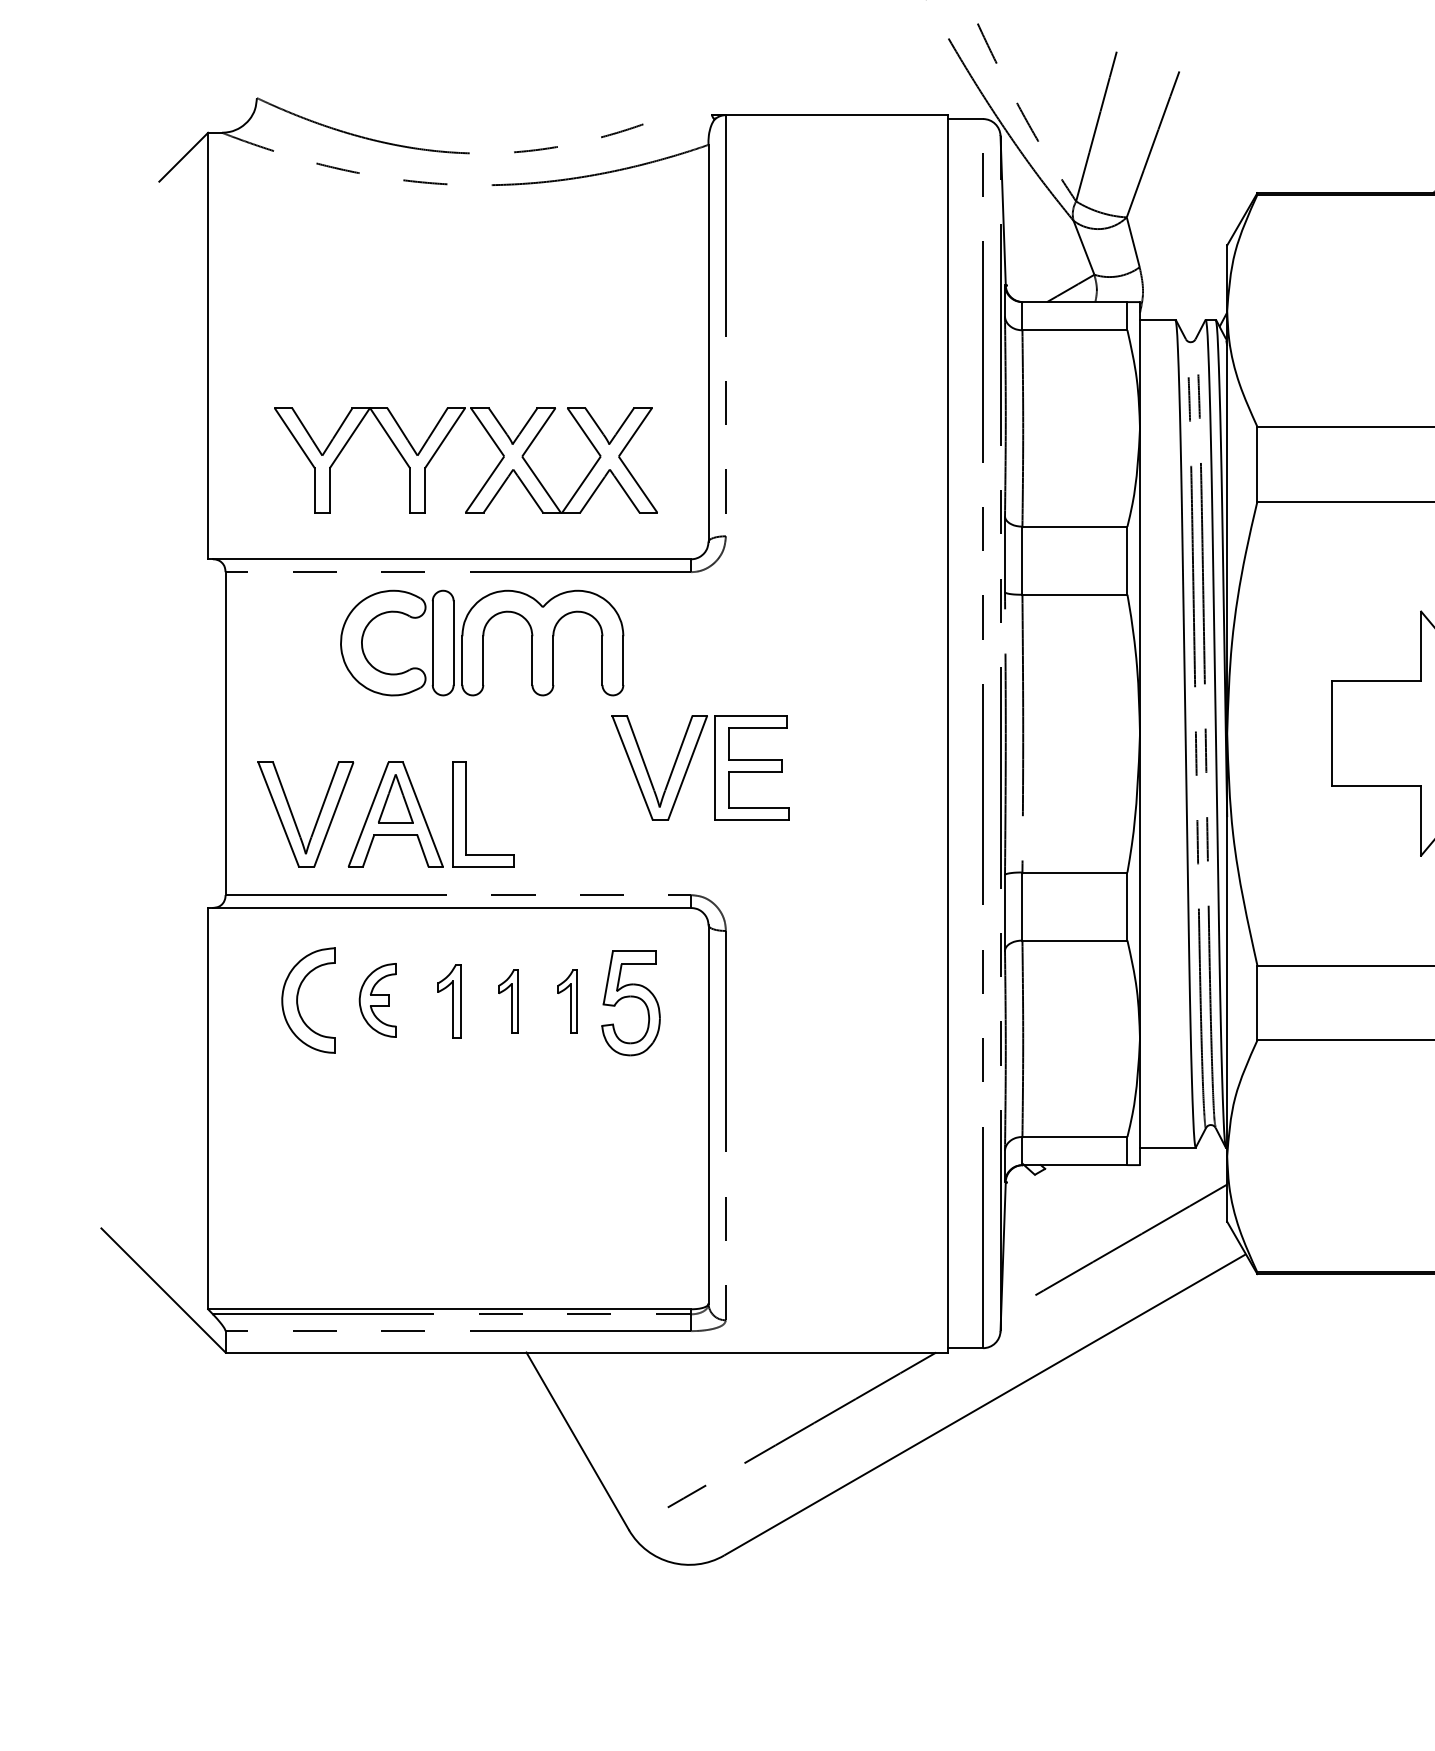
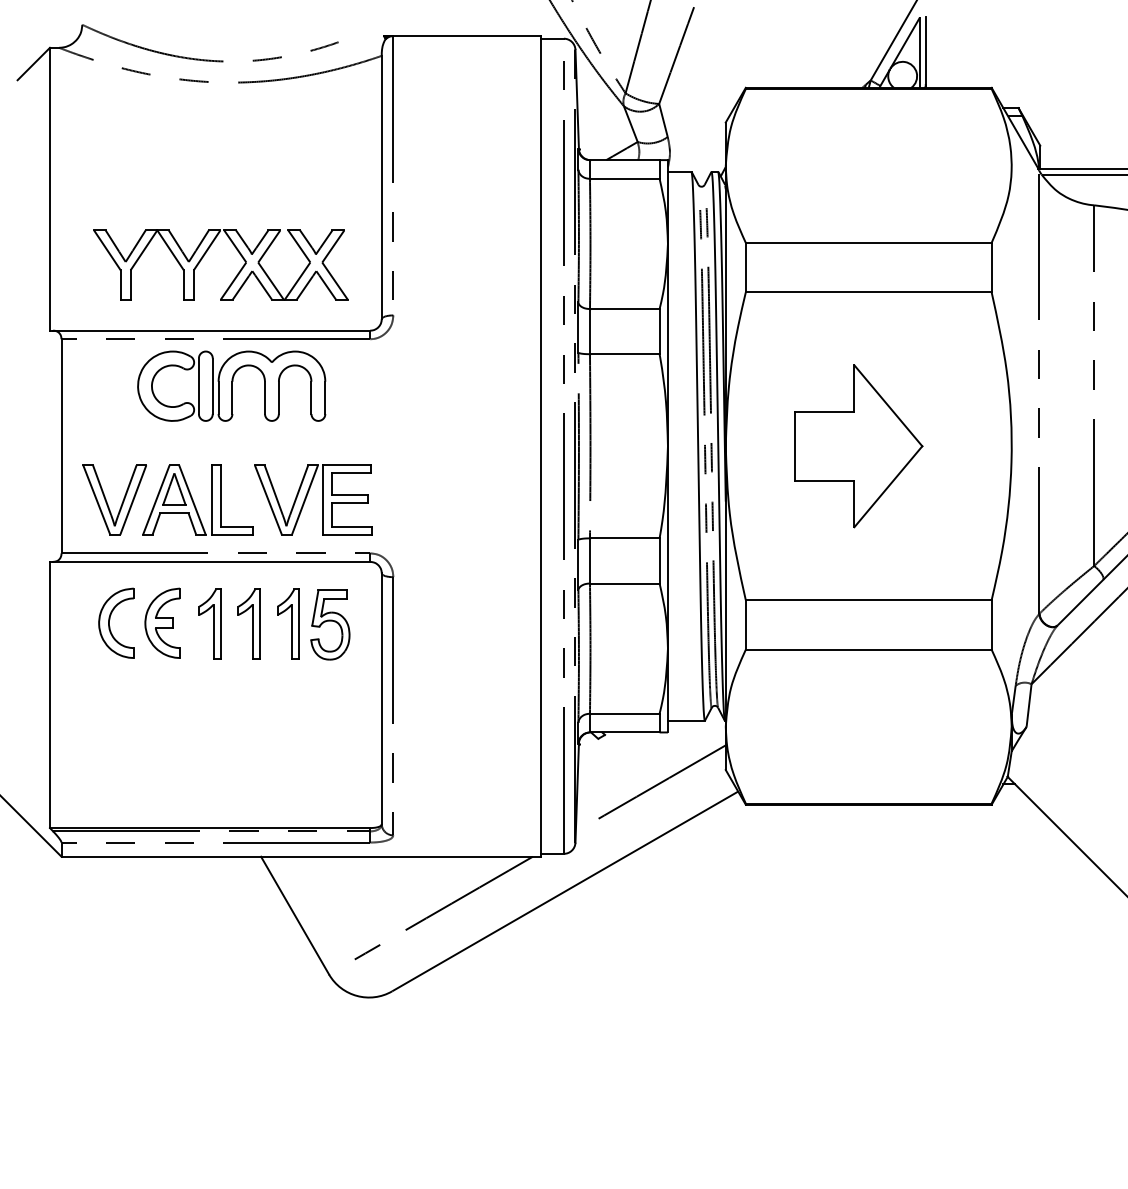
part: (691, 762) -> (307, 496), moved
part: (377, 999) -> (162, 622), size x1.43
part: (448, 1000) -> (209, 623), size x1.43
part: (507, 1000) -> (248, 623), size x1.67
part: (567, 1000) -> (288, 623), size x1.67

